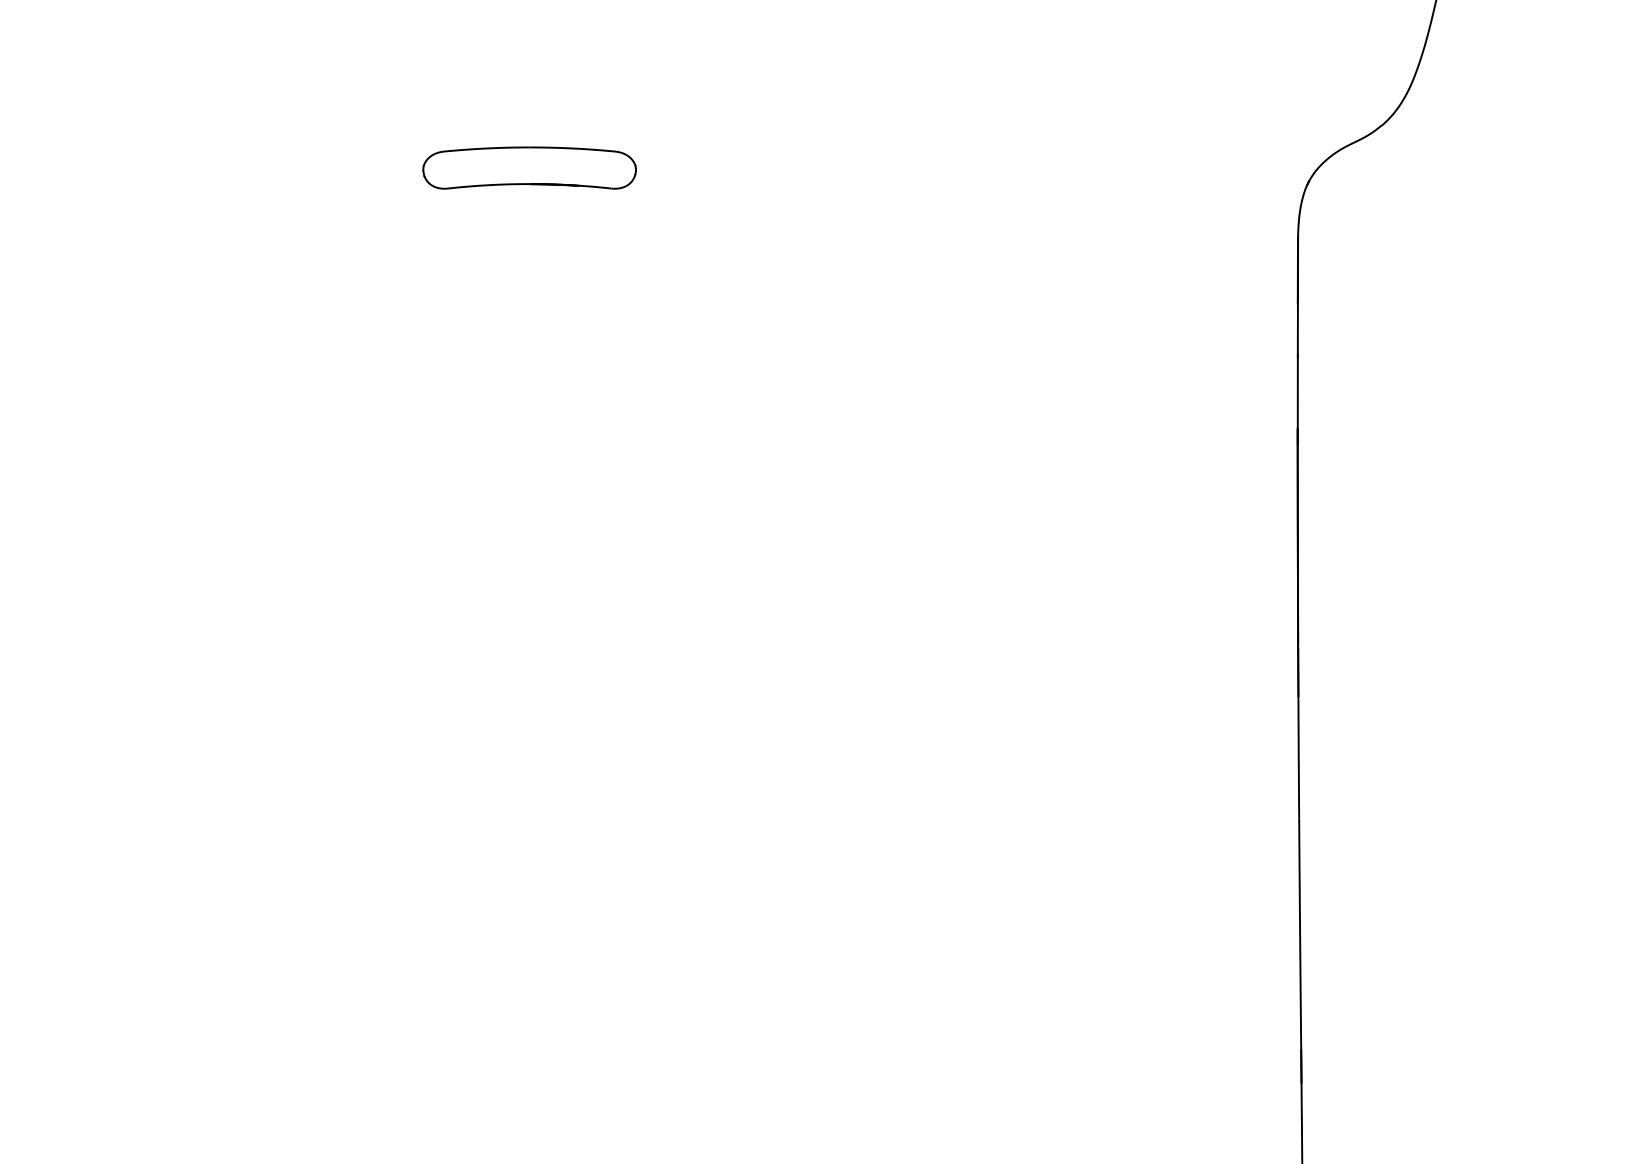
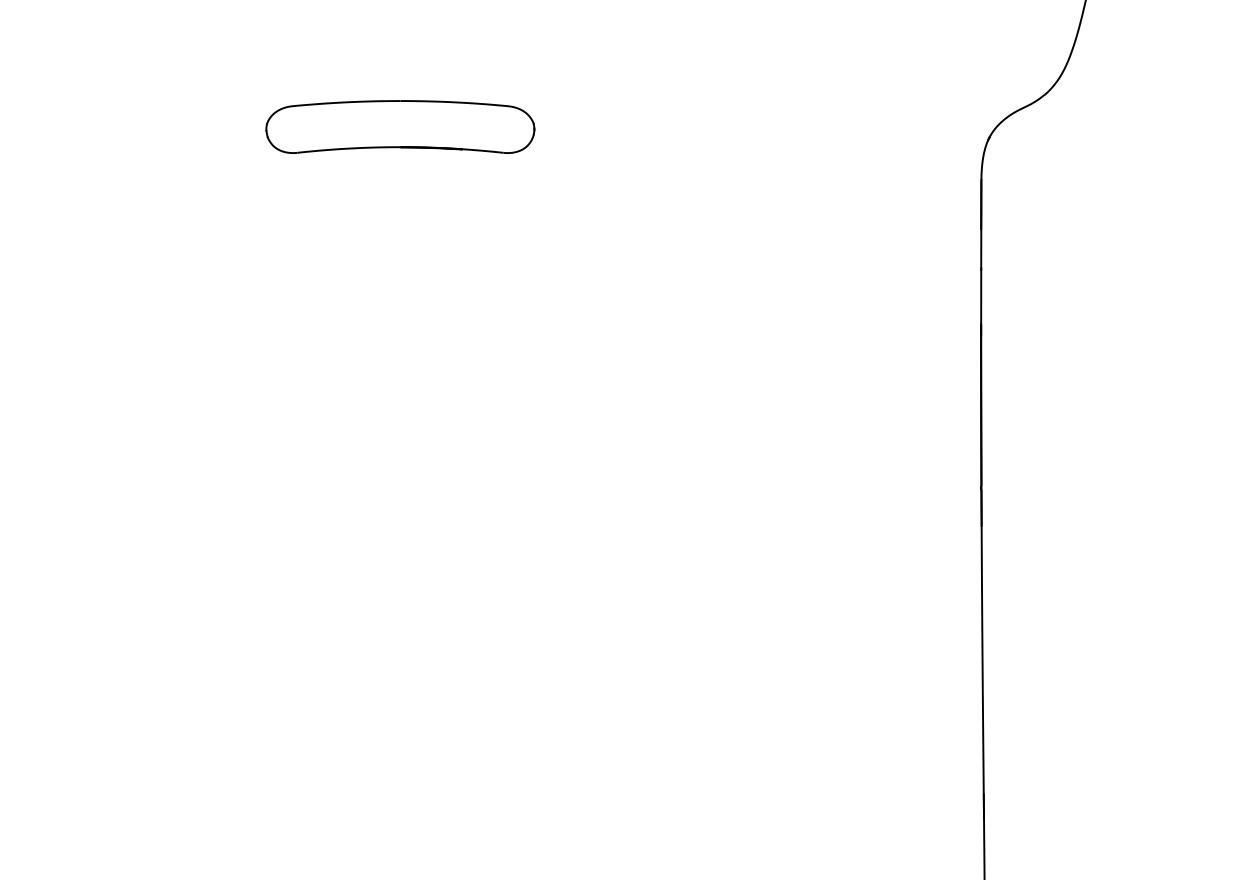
part: (529, 167) -> (400, 126), size x1.67

